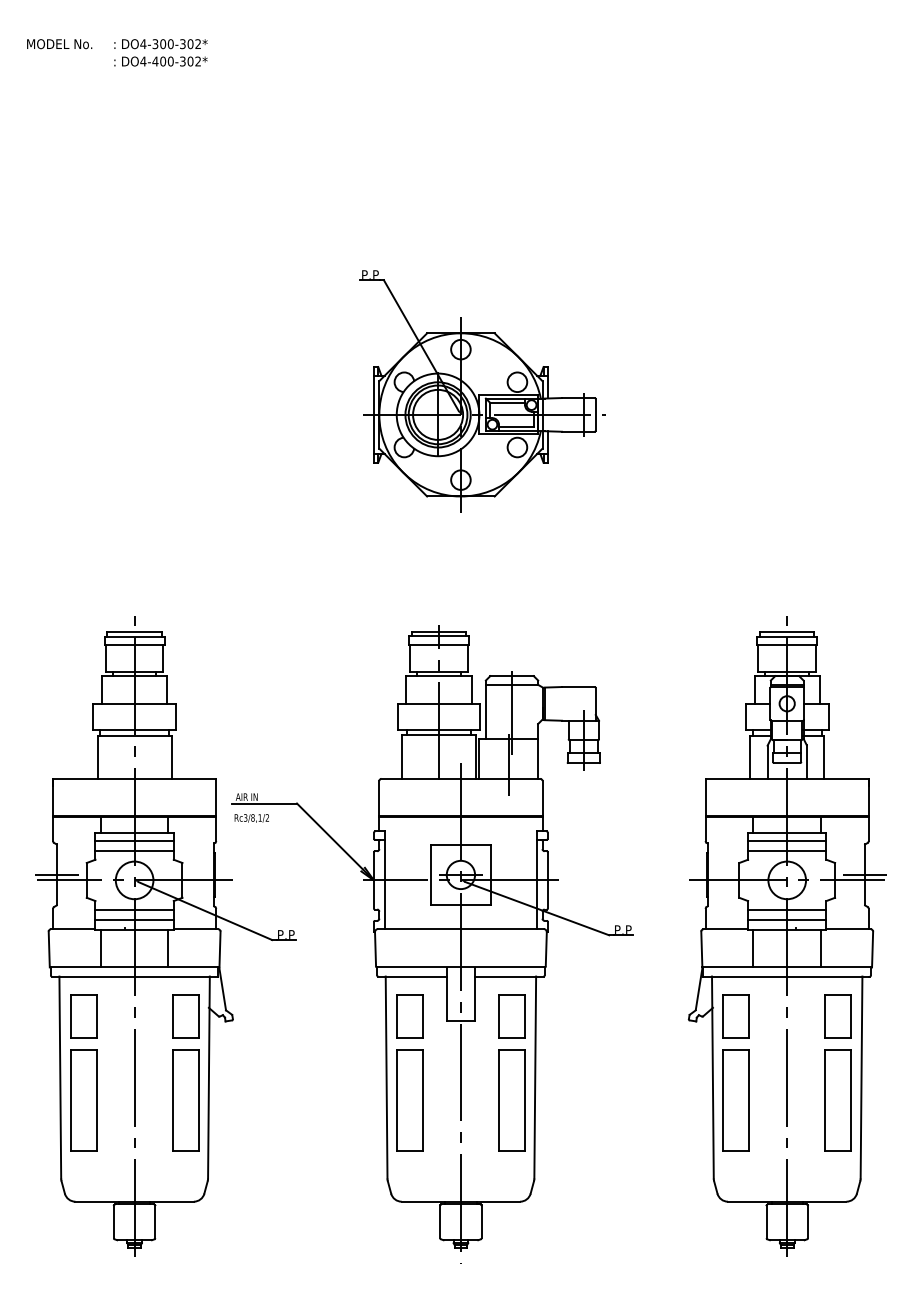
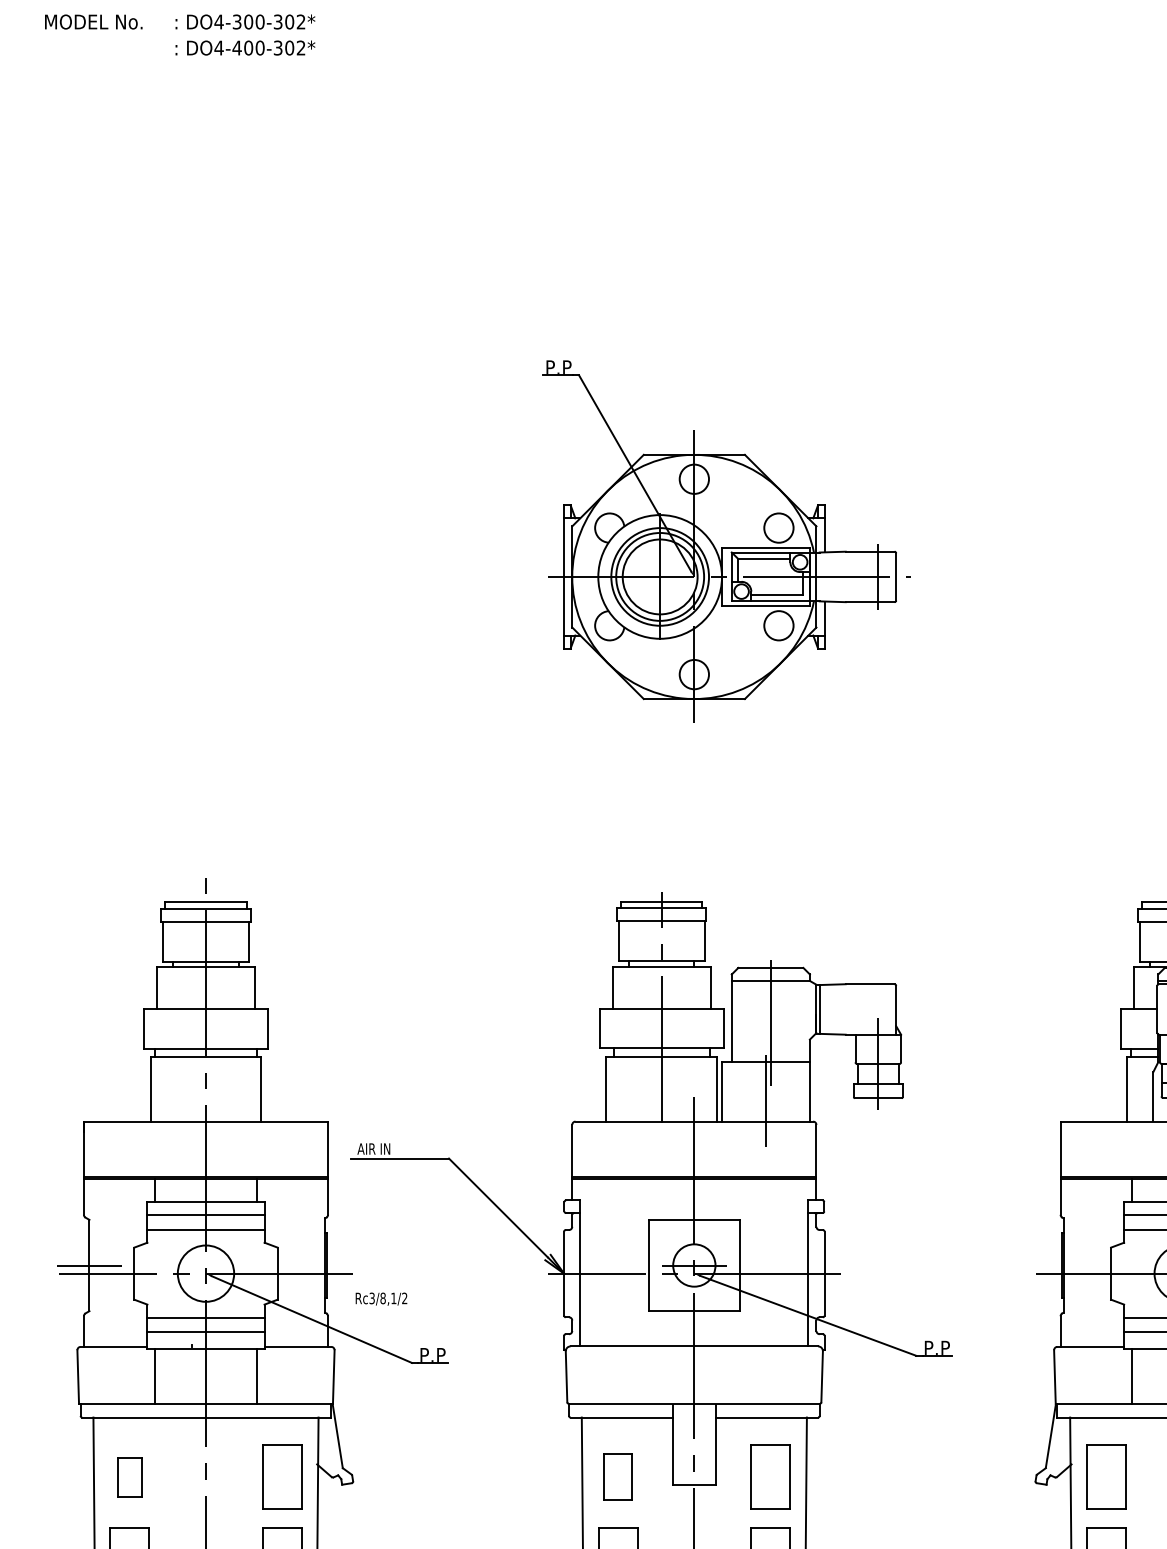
text: (251, 818) -> (380, 1299), moved
part: (83, 1016) -> (129, 1477), size x0.6
part: (409, 1016) -> (617, 1477), size x0.7

